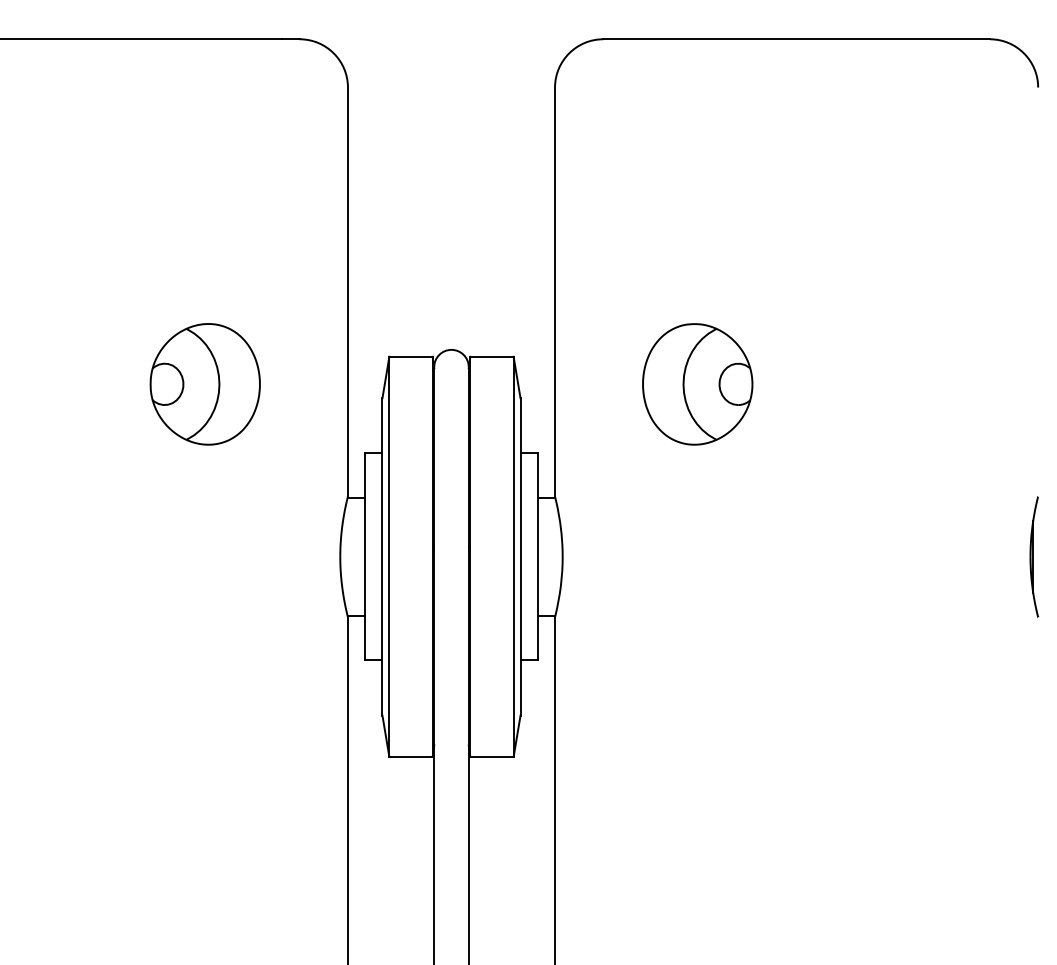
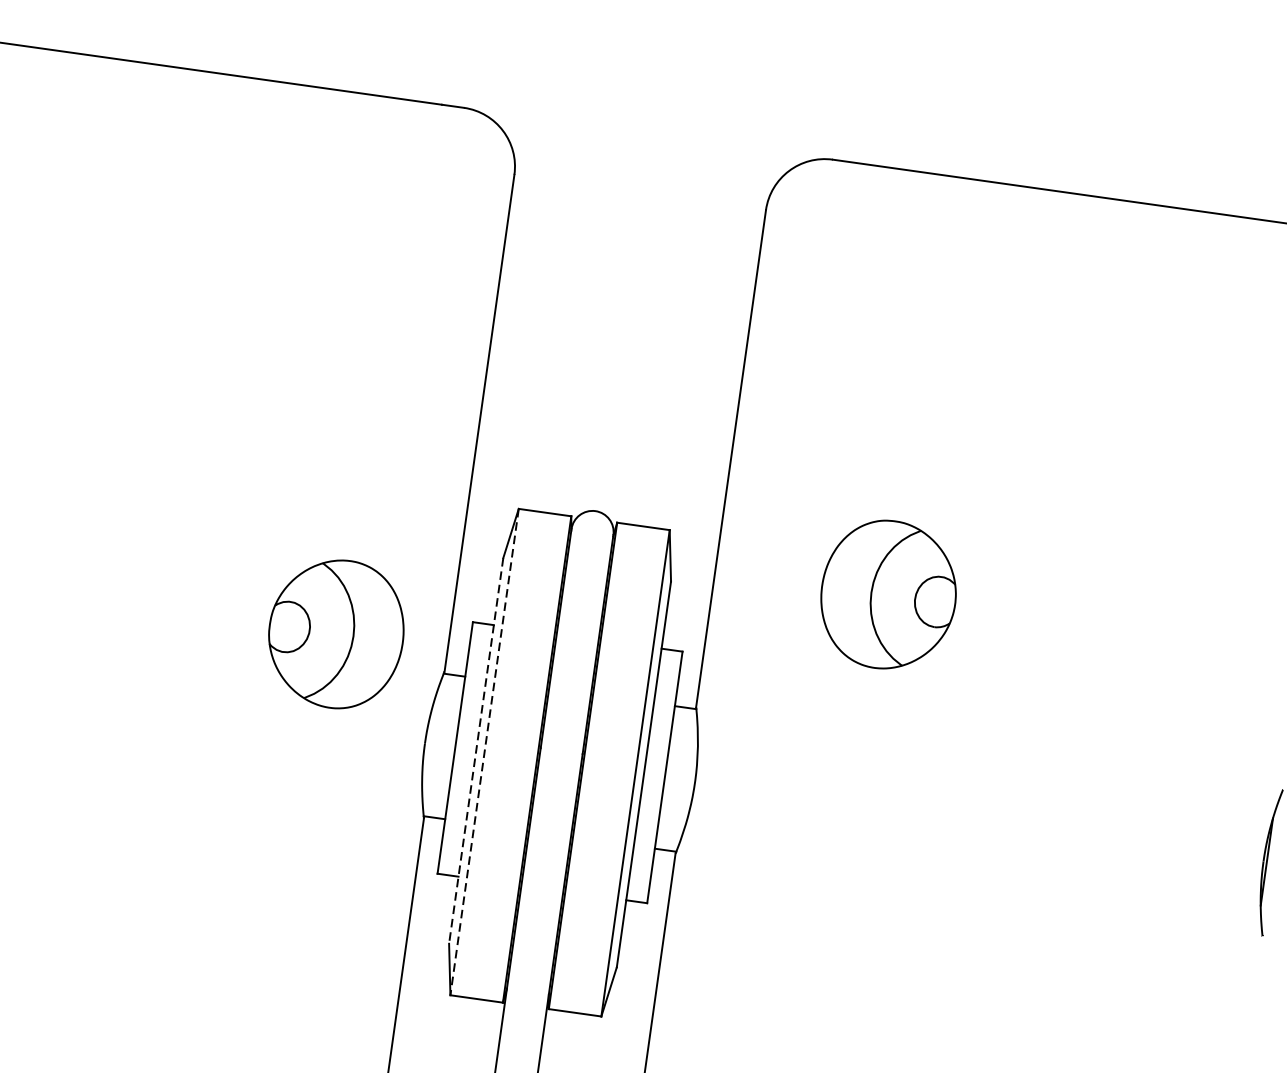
part: (204, 384) -> (335, 633), moved
line: (382, 556) -> (476, 750), solid -> dashed
line: (389, 557) -> (484, 752), solid -> dashed

